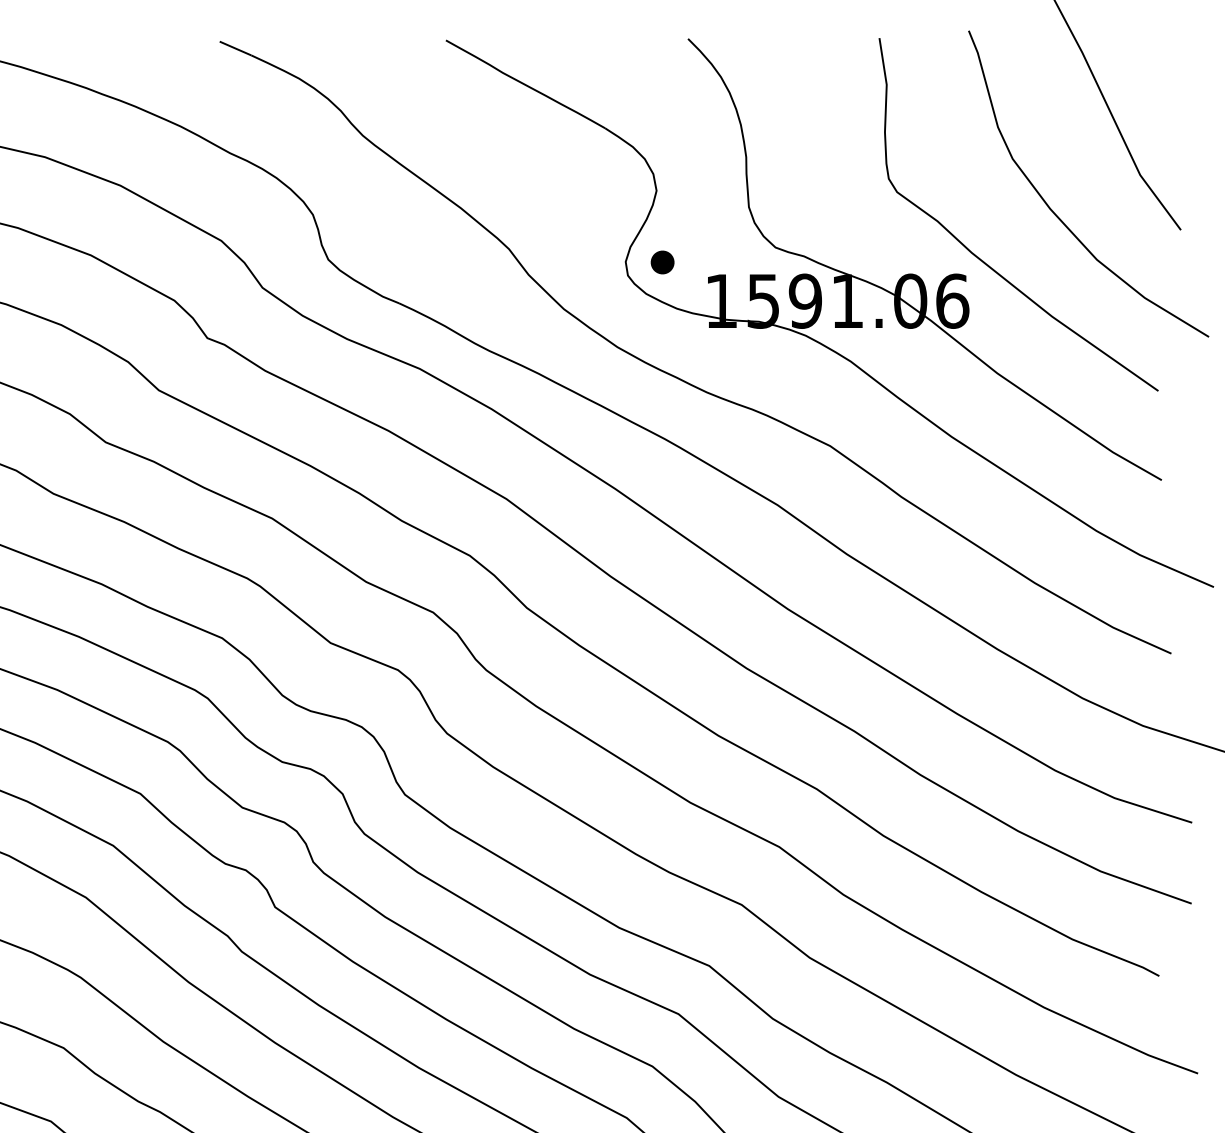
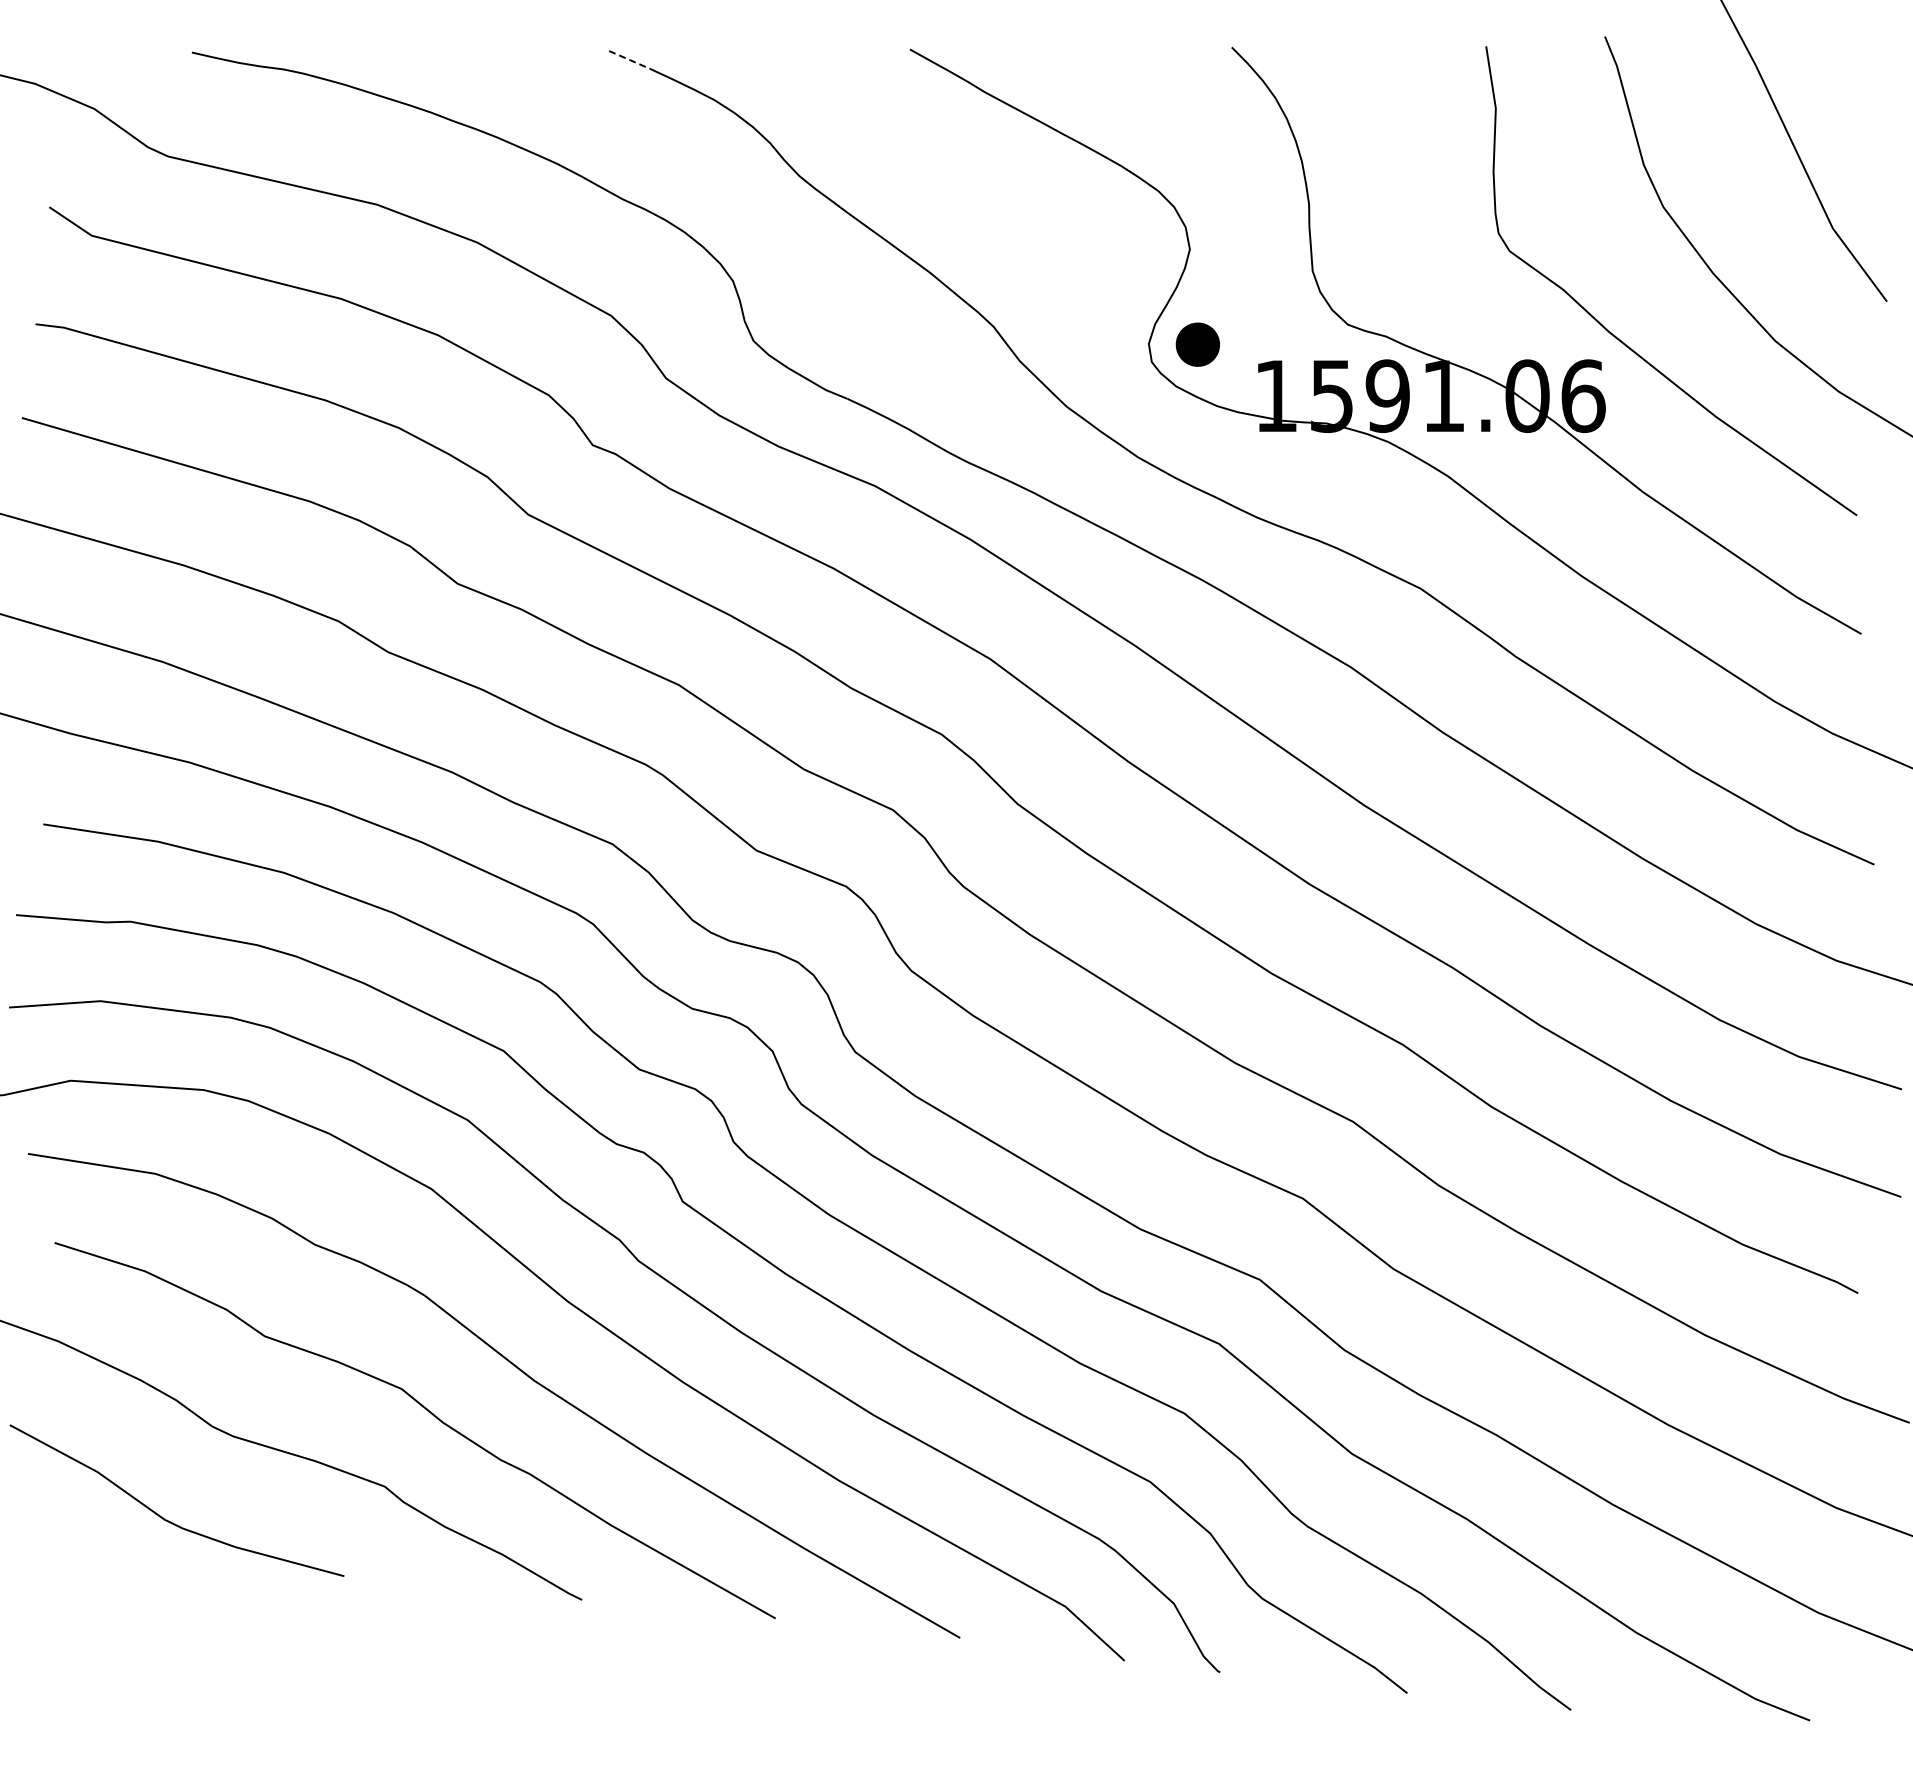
line: (235, 48) -> (630, 60), solid -> dashed
part: (662, 262) -> (1197, 344), size x1.4

